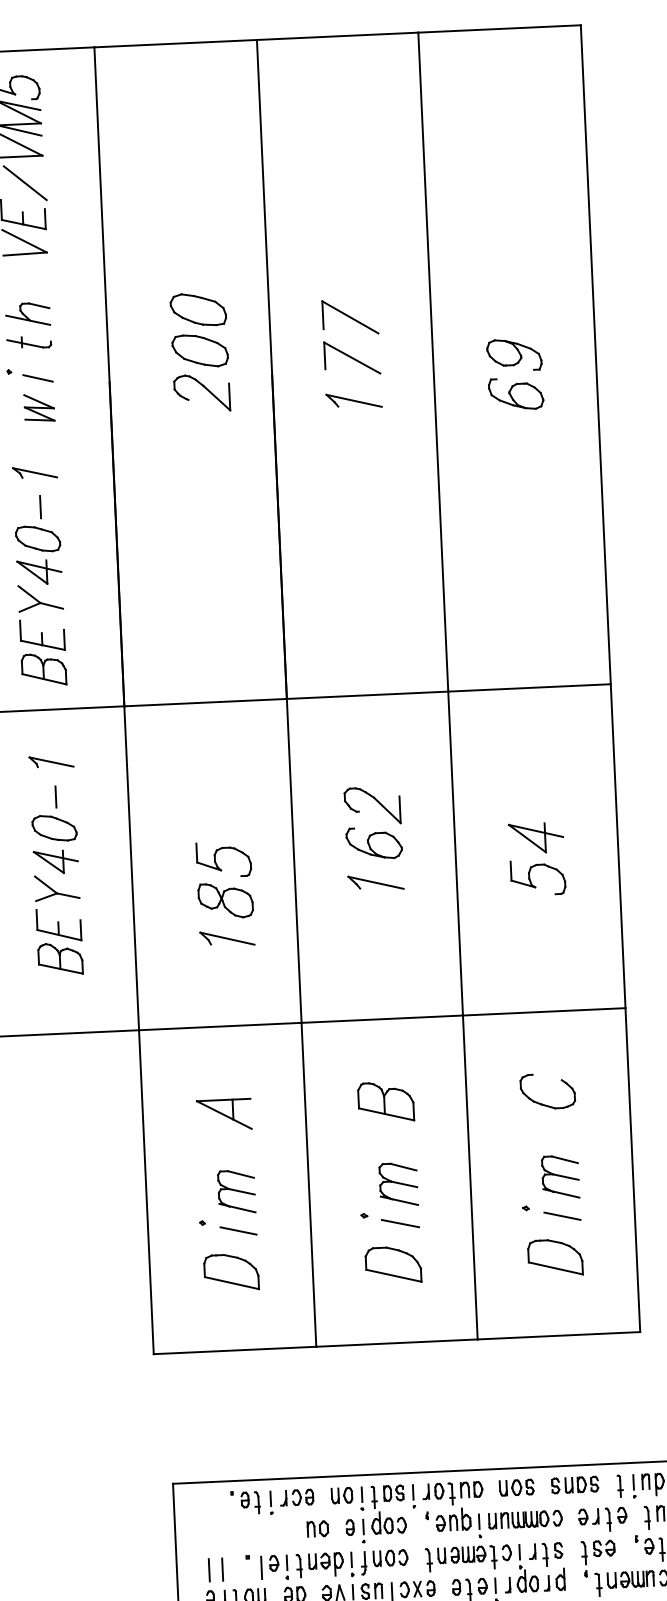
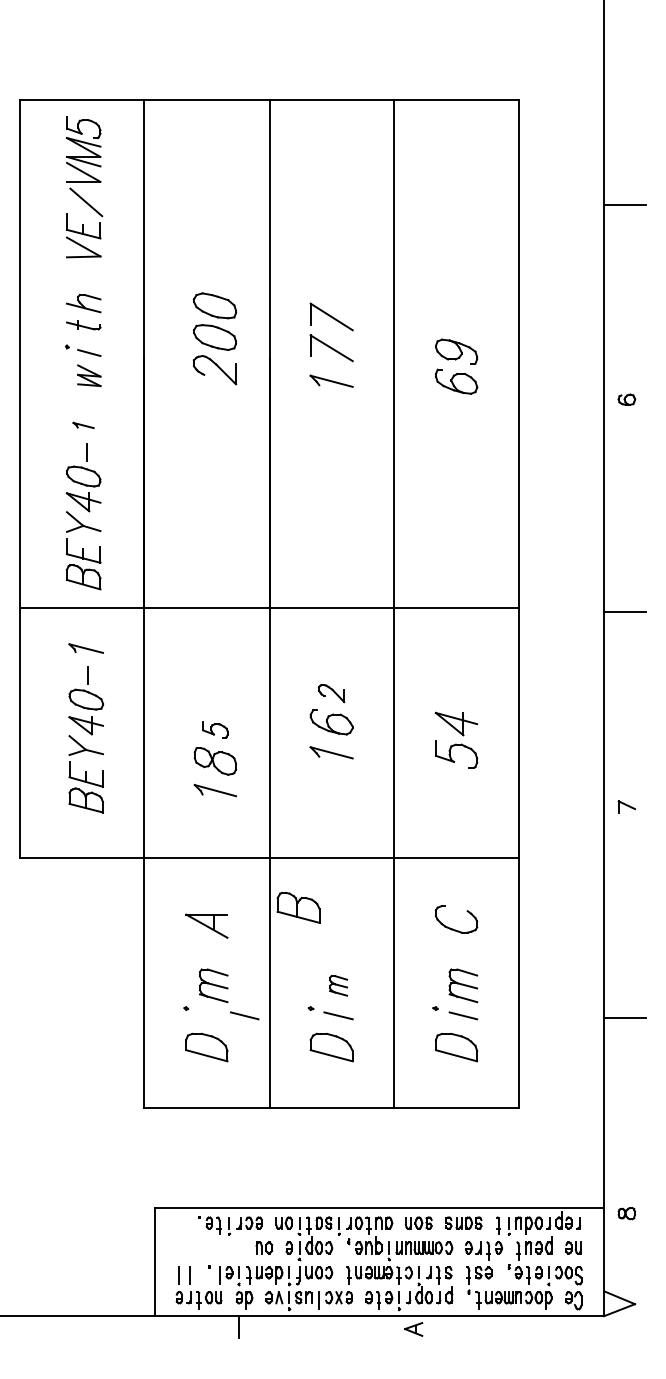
part: (34, 472) -> (83, 425), size x0.6
part: (372, 805) -> (331, 693), size x0.6
part: (223, 859) -> (215, 729), size x0.6
part: (385, 1101) -> (298, 907), moved
part: (398, 1184) -> (338, 985), size x0.6
line: (238, 1230) -> (244, 1015), moved

